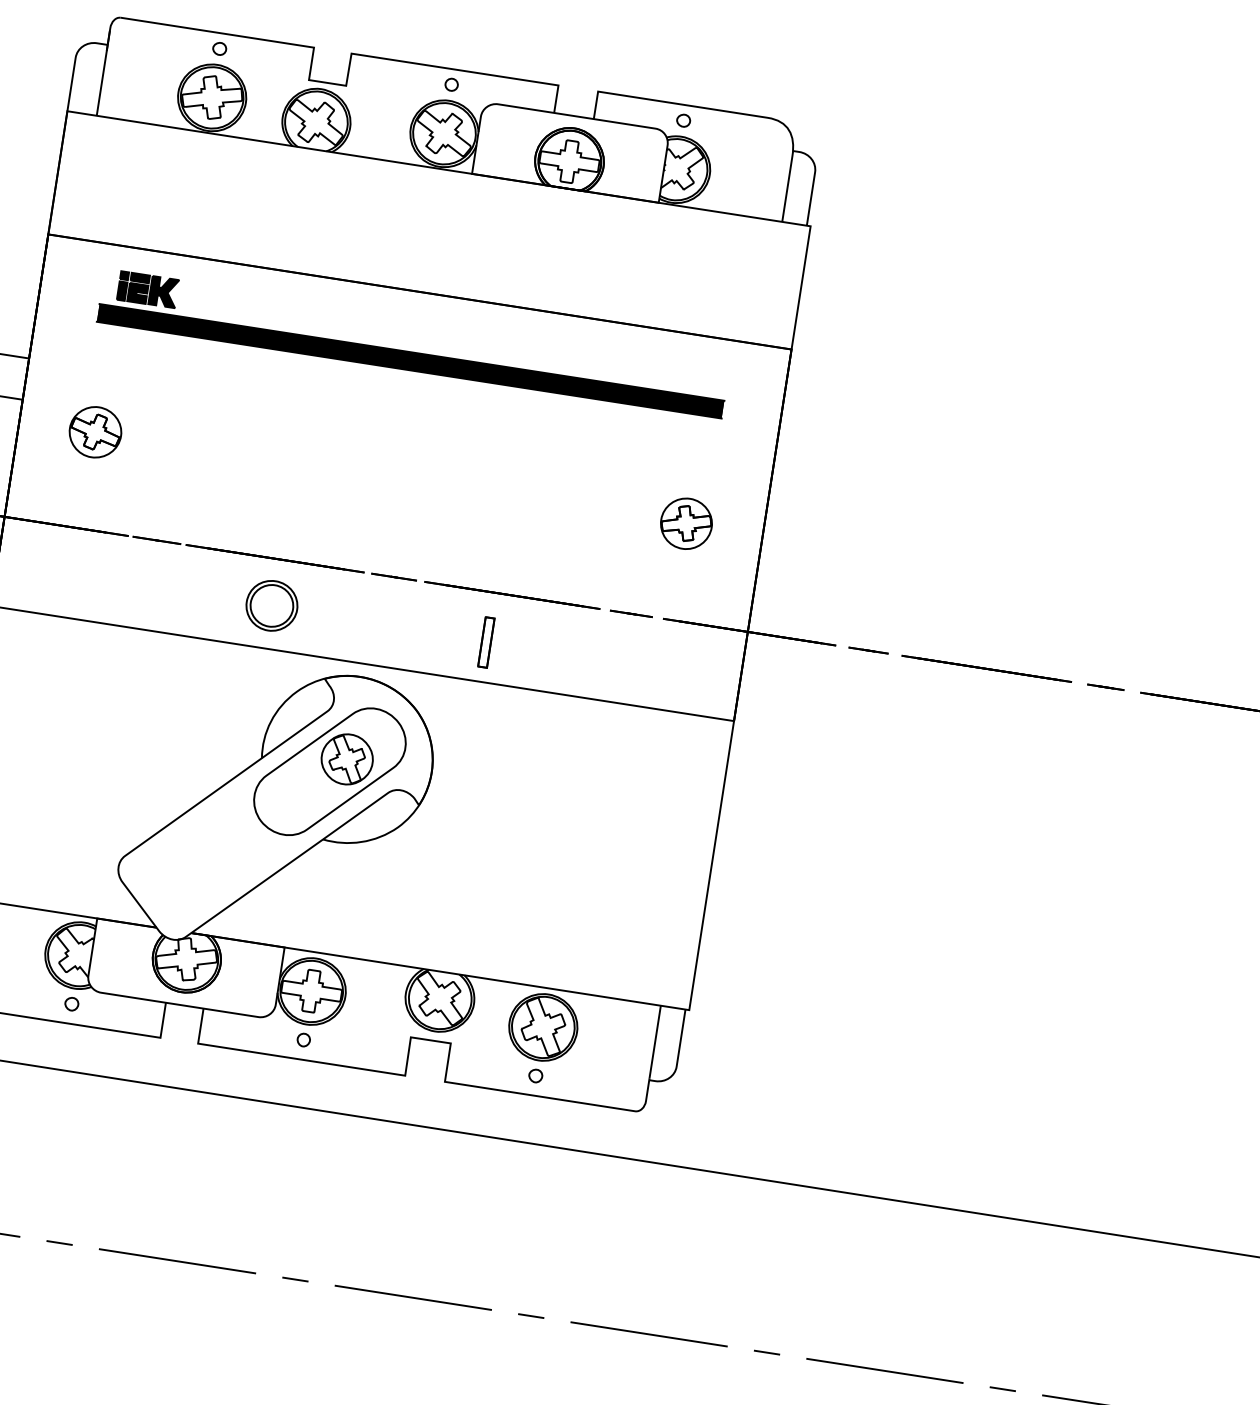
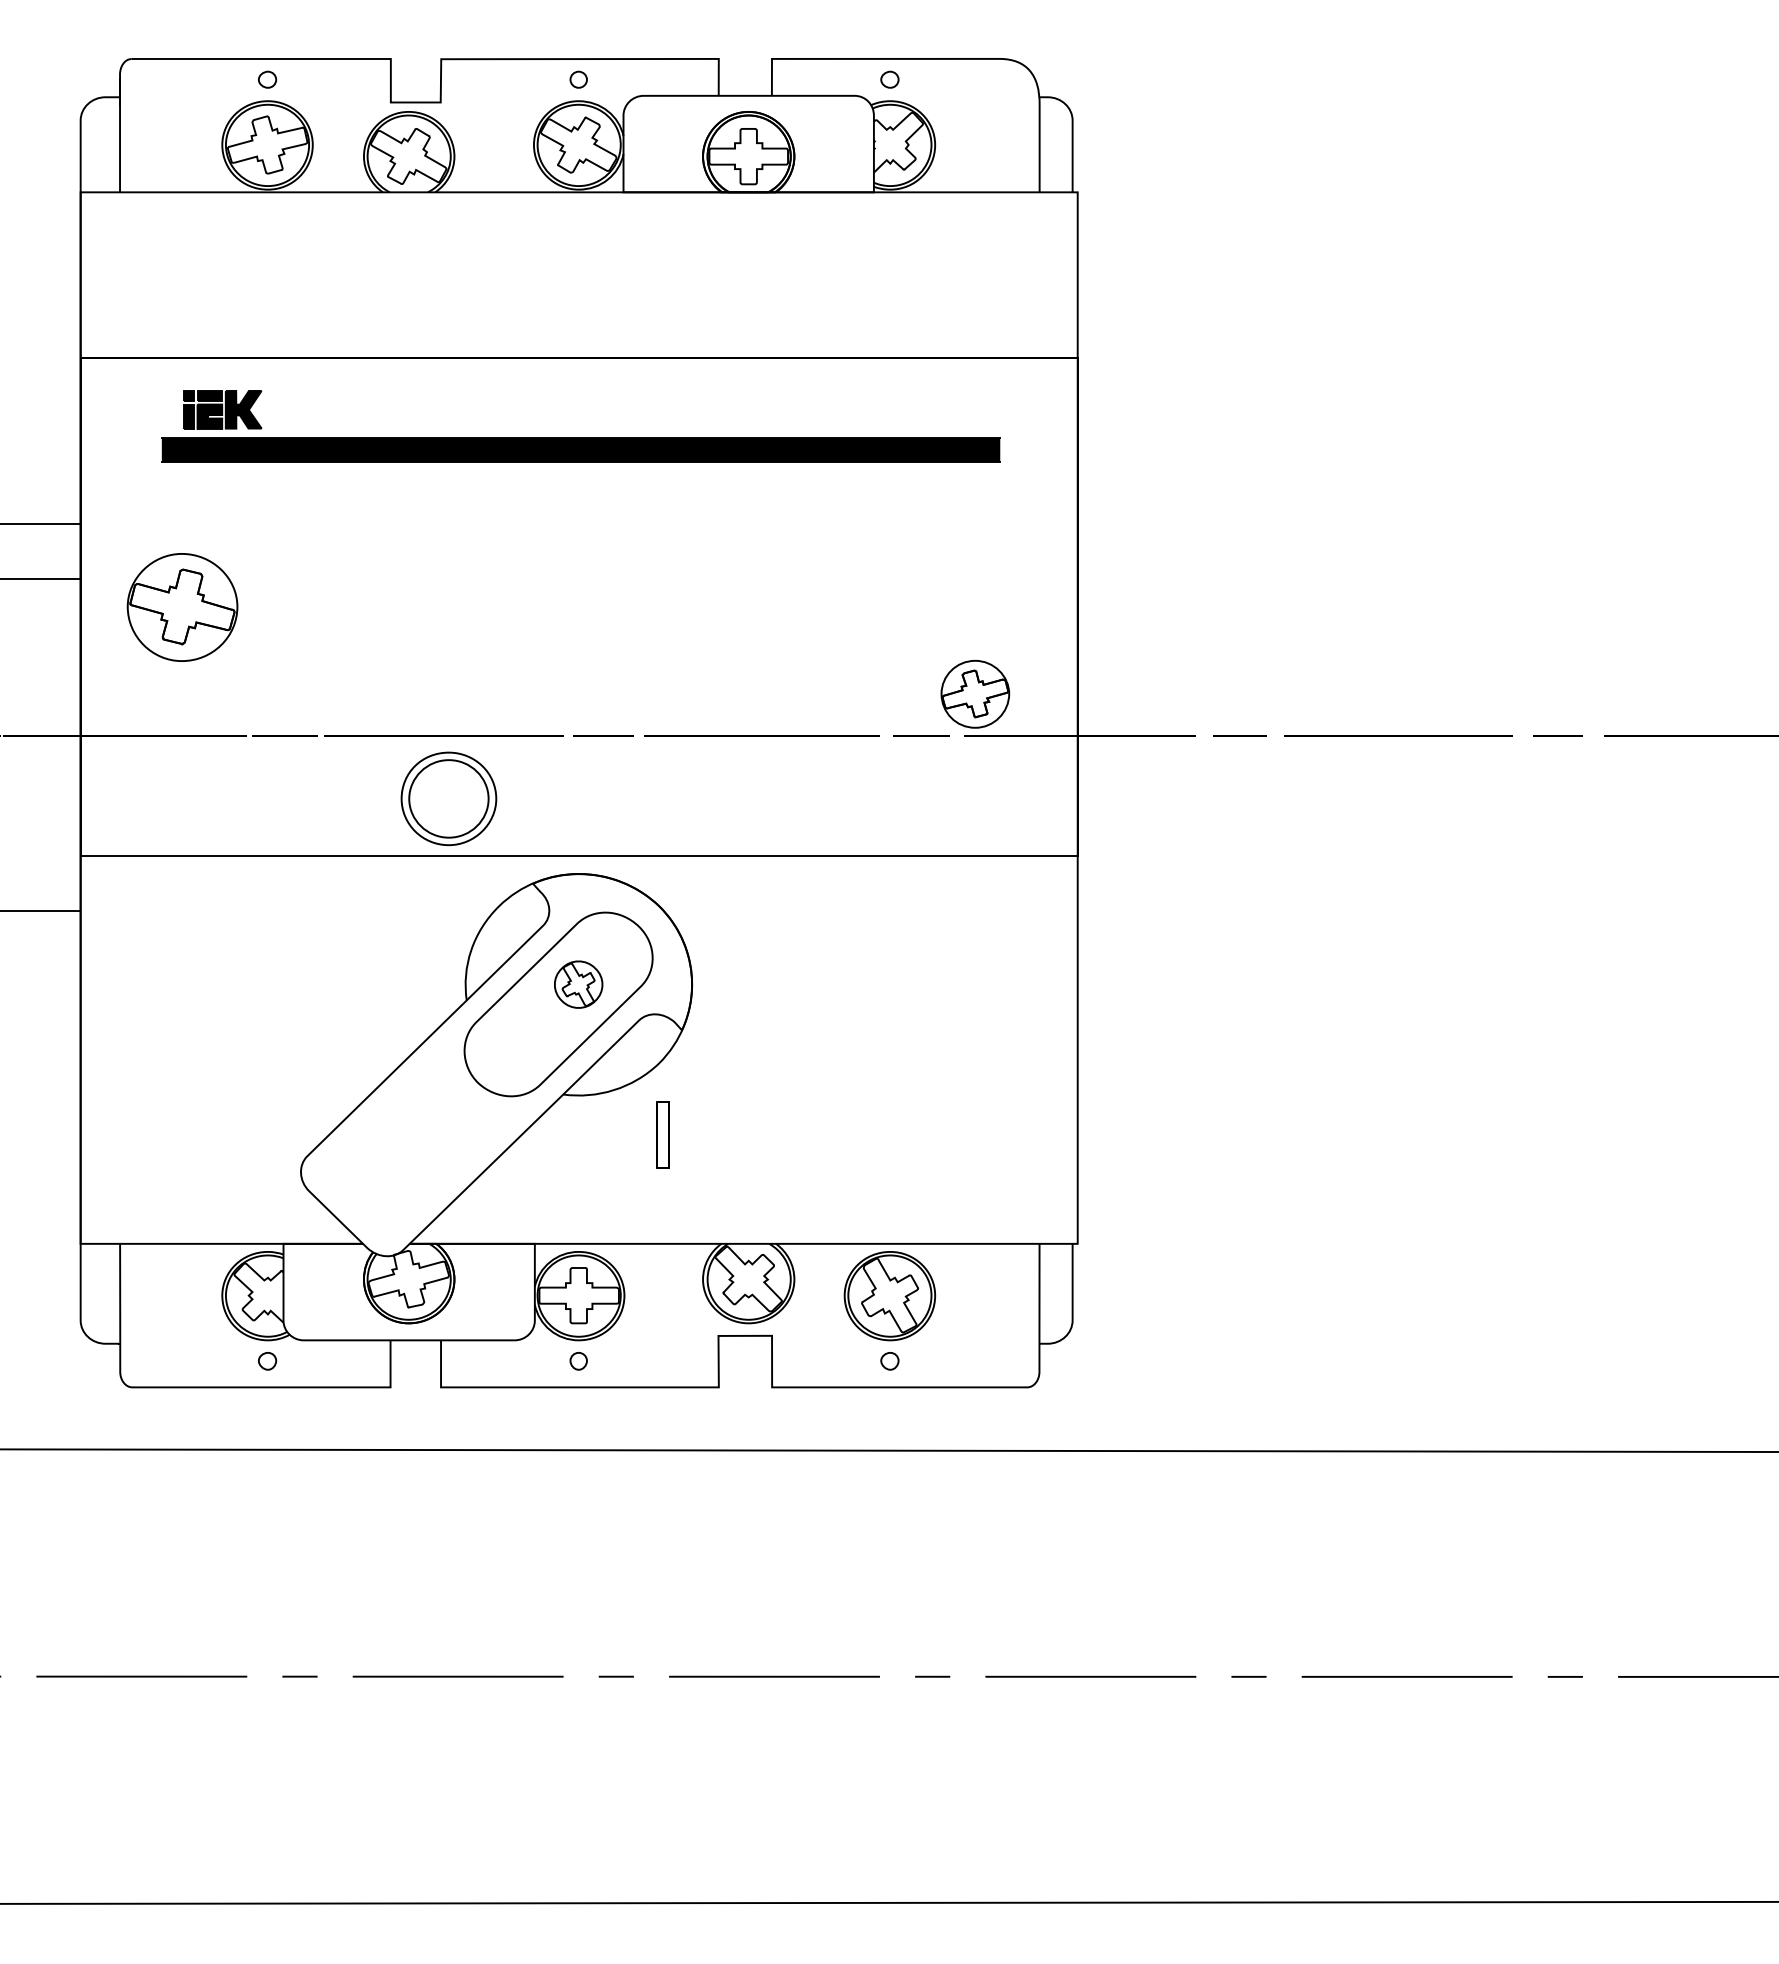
part: (95, 431) -> (182, 606), size x1.6
part: (686, 523) -> (975, 693), moved
part: (271, 605) -> (448, 798), size x1.4
part: (485, 641) -> (662, 1134), moved
part: (347, 759) -> (578, 984), size x0.7

